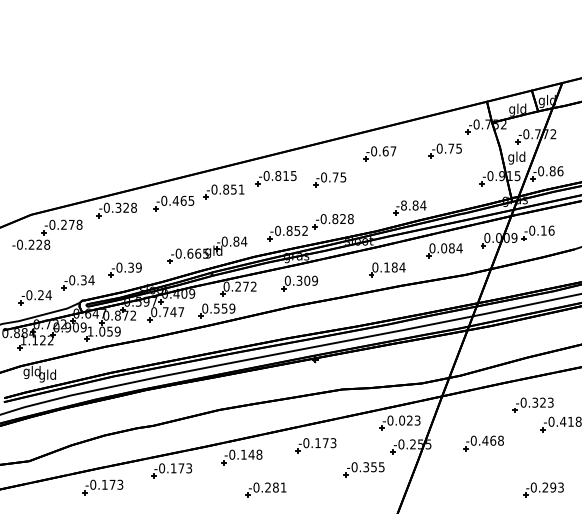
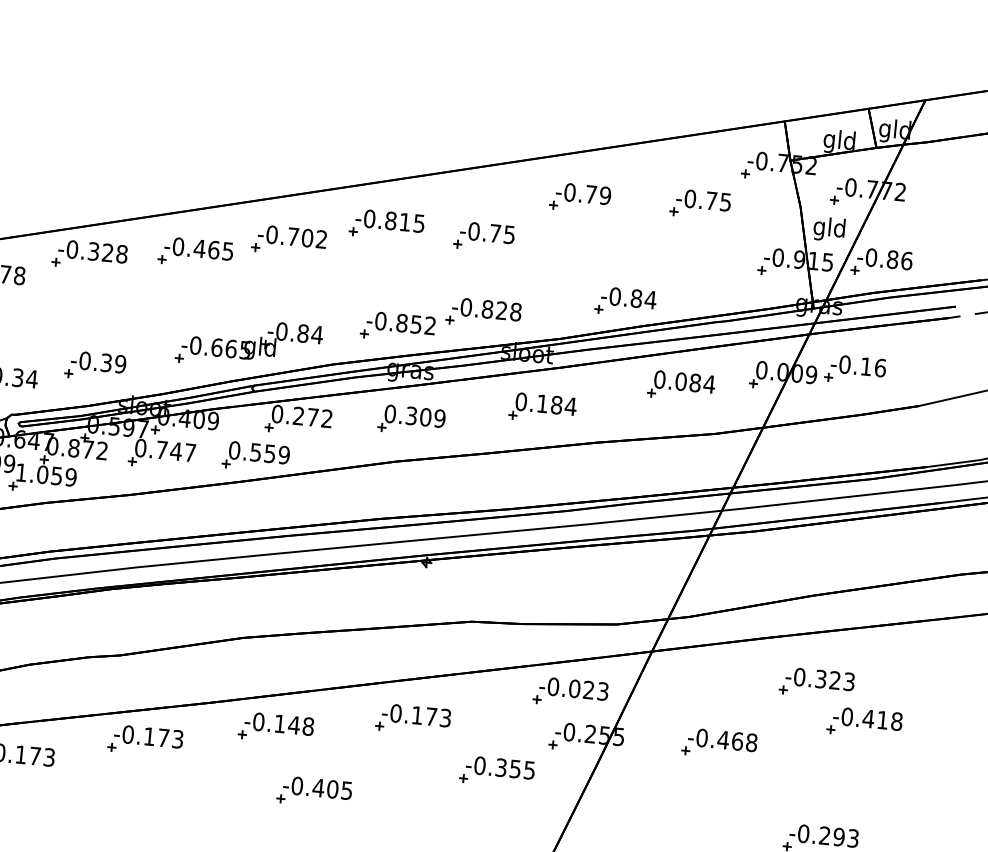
text: (389, 151) -> (598, 195), -0.67 -> -0.79
text: (233, 189) -> (306, 237), -0.851 -> -0.702
text: (403, 205) -> (614, 296), -8.84 -> -0.84
part: (387, 269) -> (543, 407), moved
text: (275, 487) -> (332, 789), -0.281 -> -0.405

